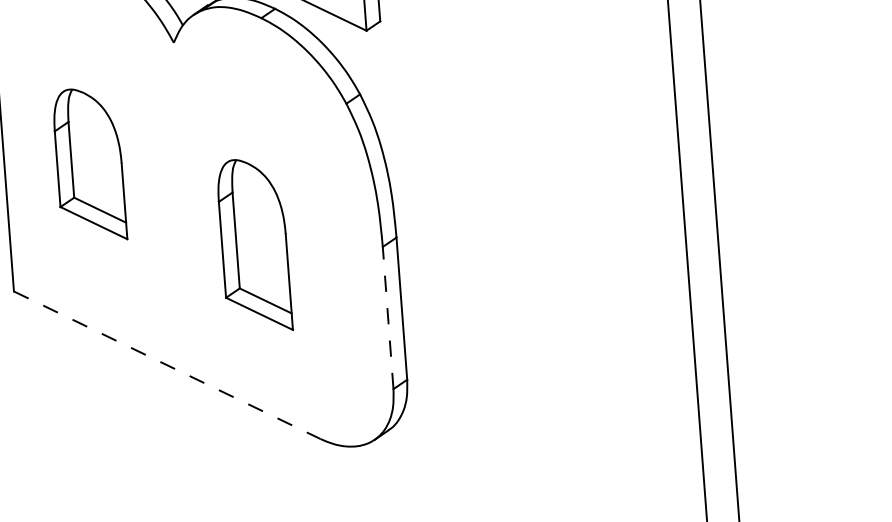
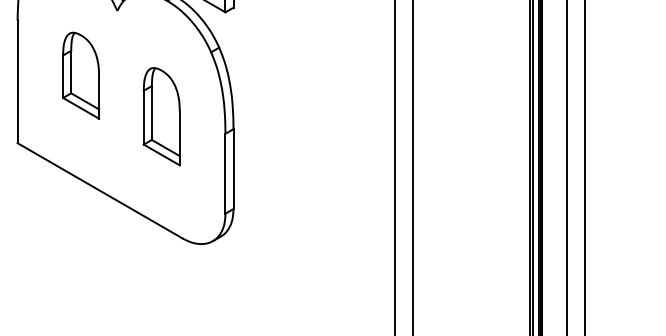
part: (90, 164) -> (81, 75), moved
part: (253, 245) -> (161, 116), moved
line: (388, 317) -> (225, 173), dashed -> solid
line: (168, 366) -> (100, 191), dashed -> solid

